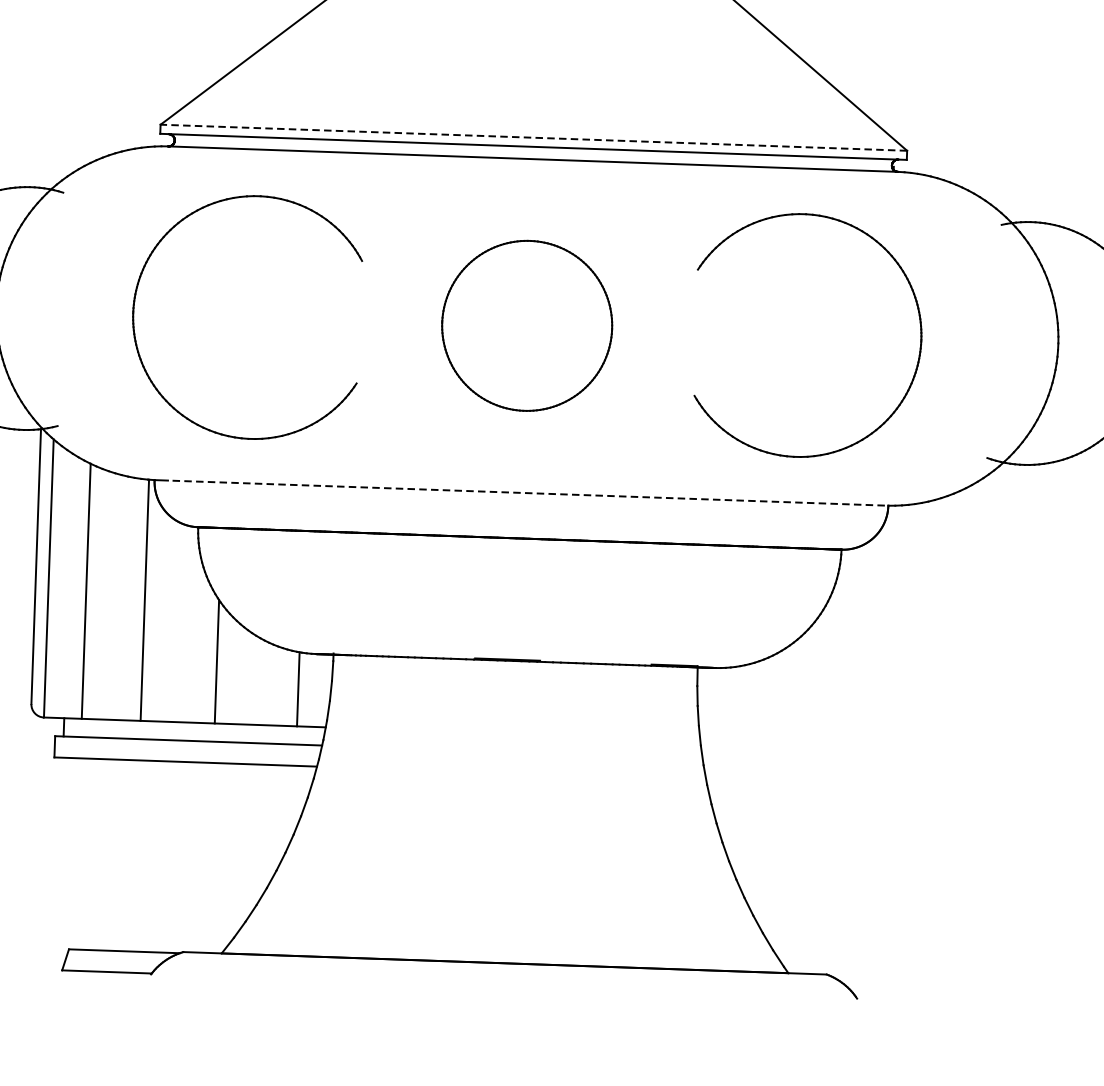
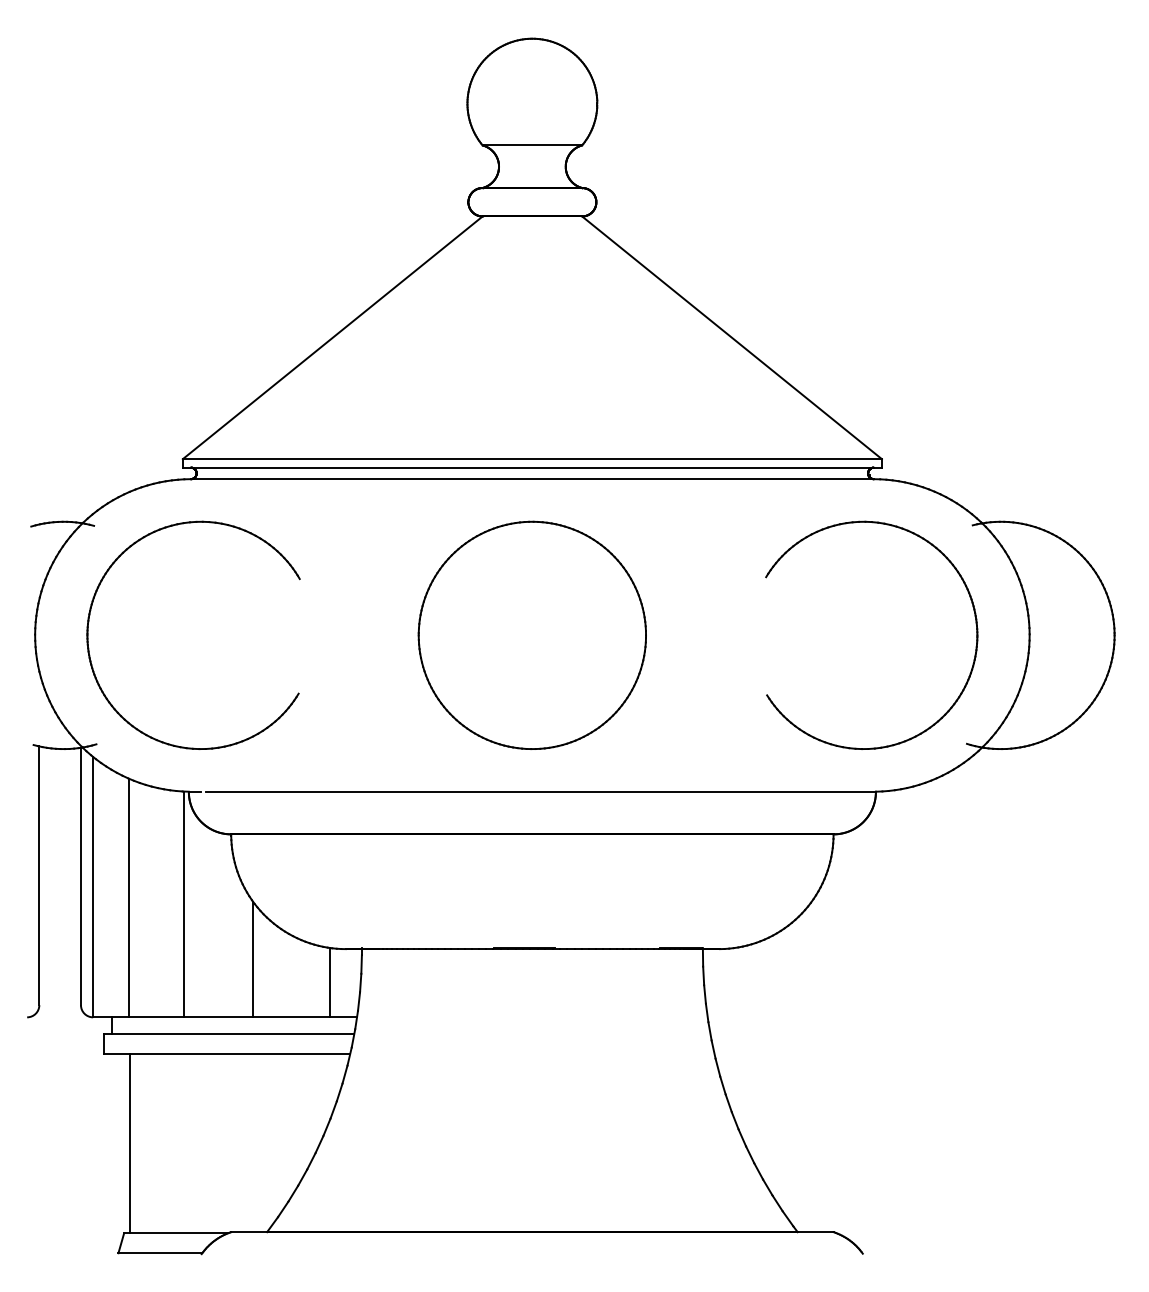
line: (533, 138) -> (532, 459), dashed -> solid
part: (135, 299) -> (89, 622), moved
part: (526, 324) -> (531, 634), size x1.43
part: (919, 328) -> (975, 624), moved
line: (531, 493) -> (541, 791), dashed -> solid
line: (79, 853) -> (130, 1143), added

